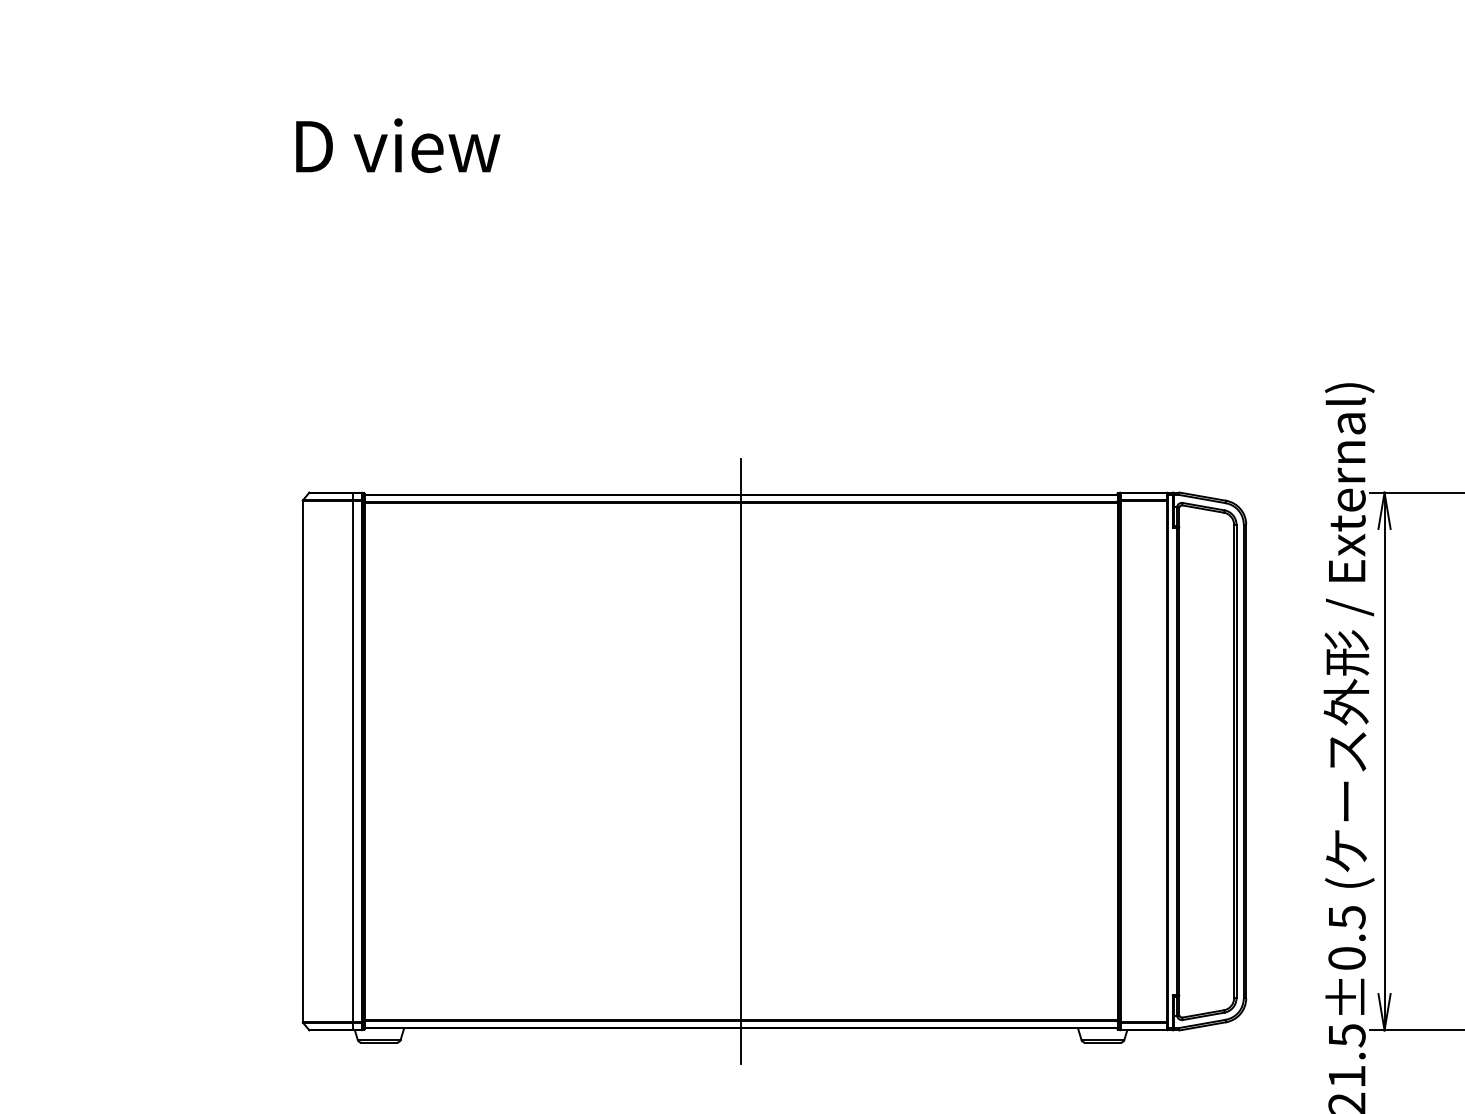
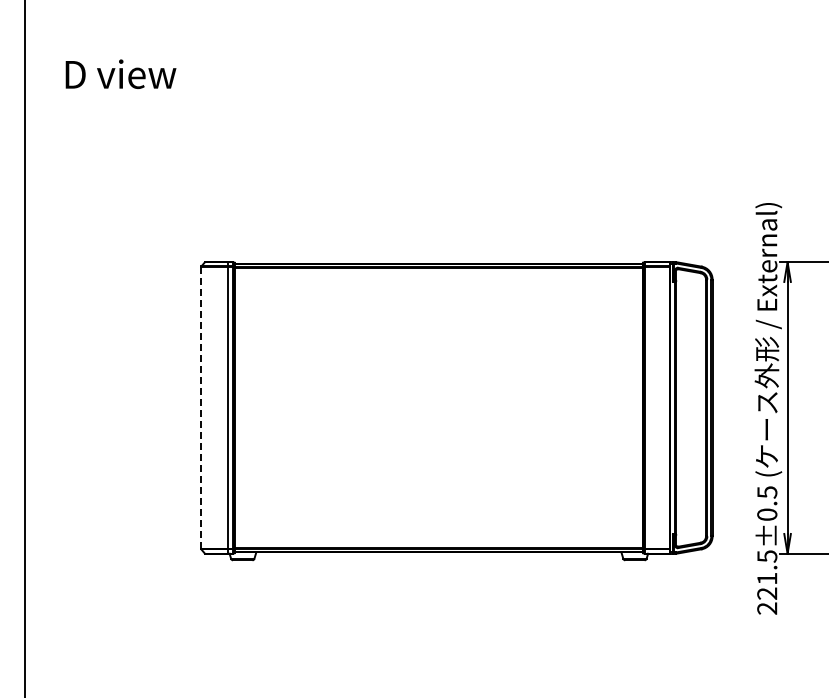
text: (397, 144) -> (120, 73), moved
line: (740, 760) -> (438, 407), removed
line: (303, 762) -> (201, 408), solid -> dashed

